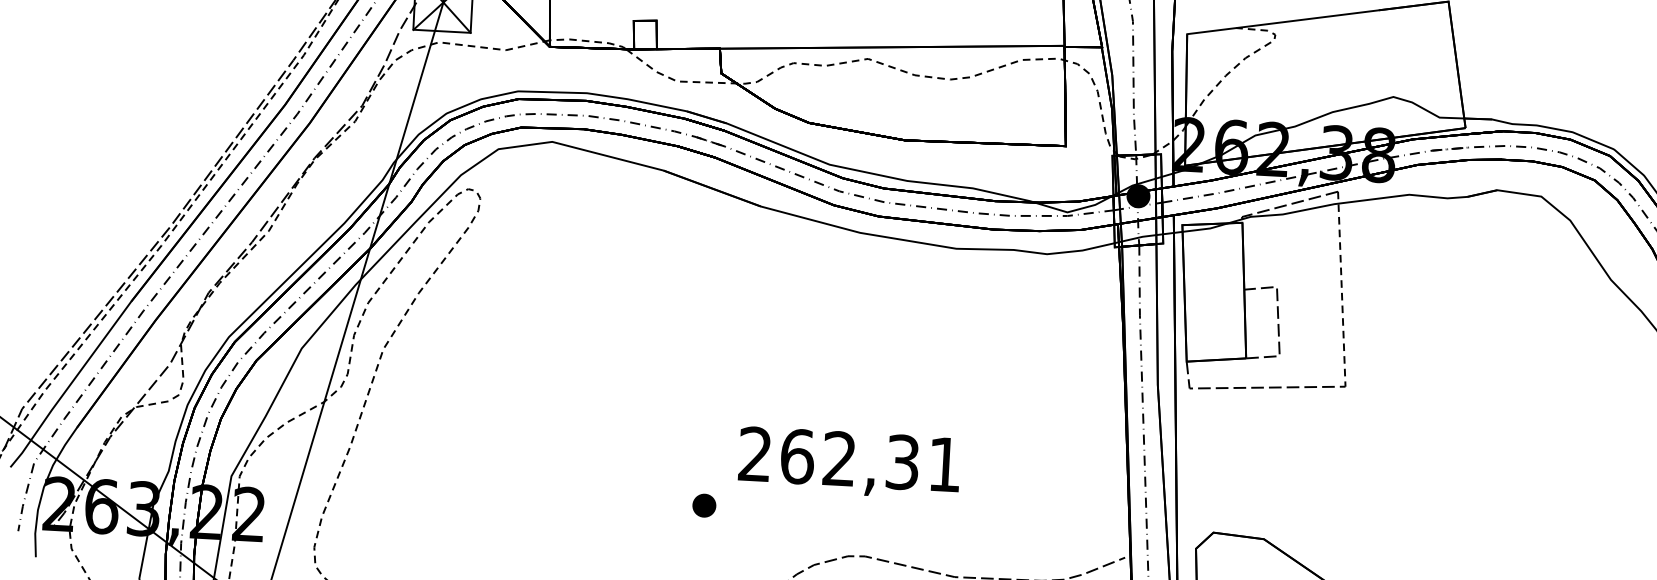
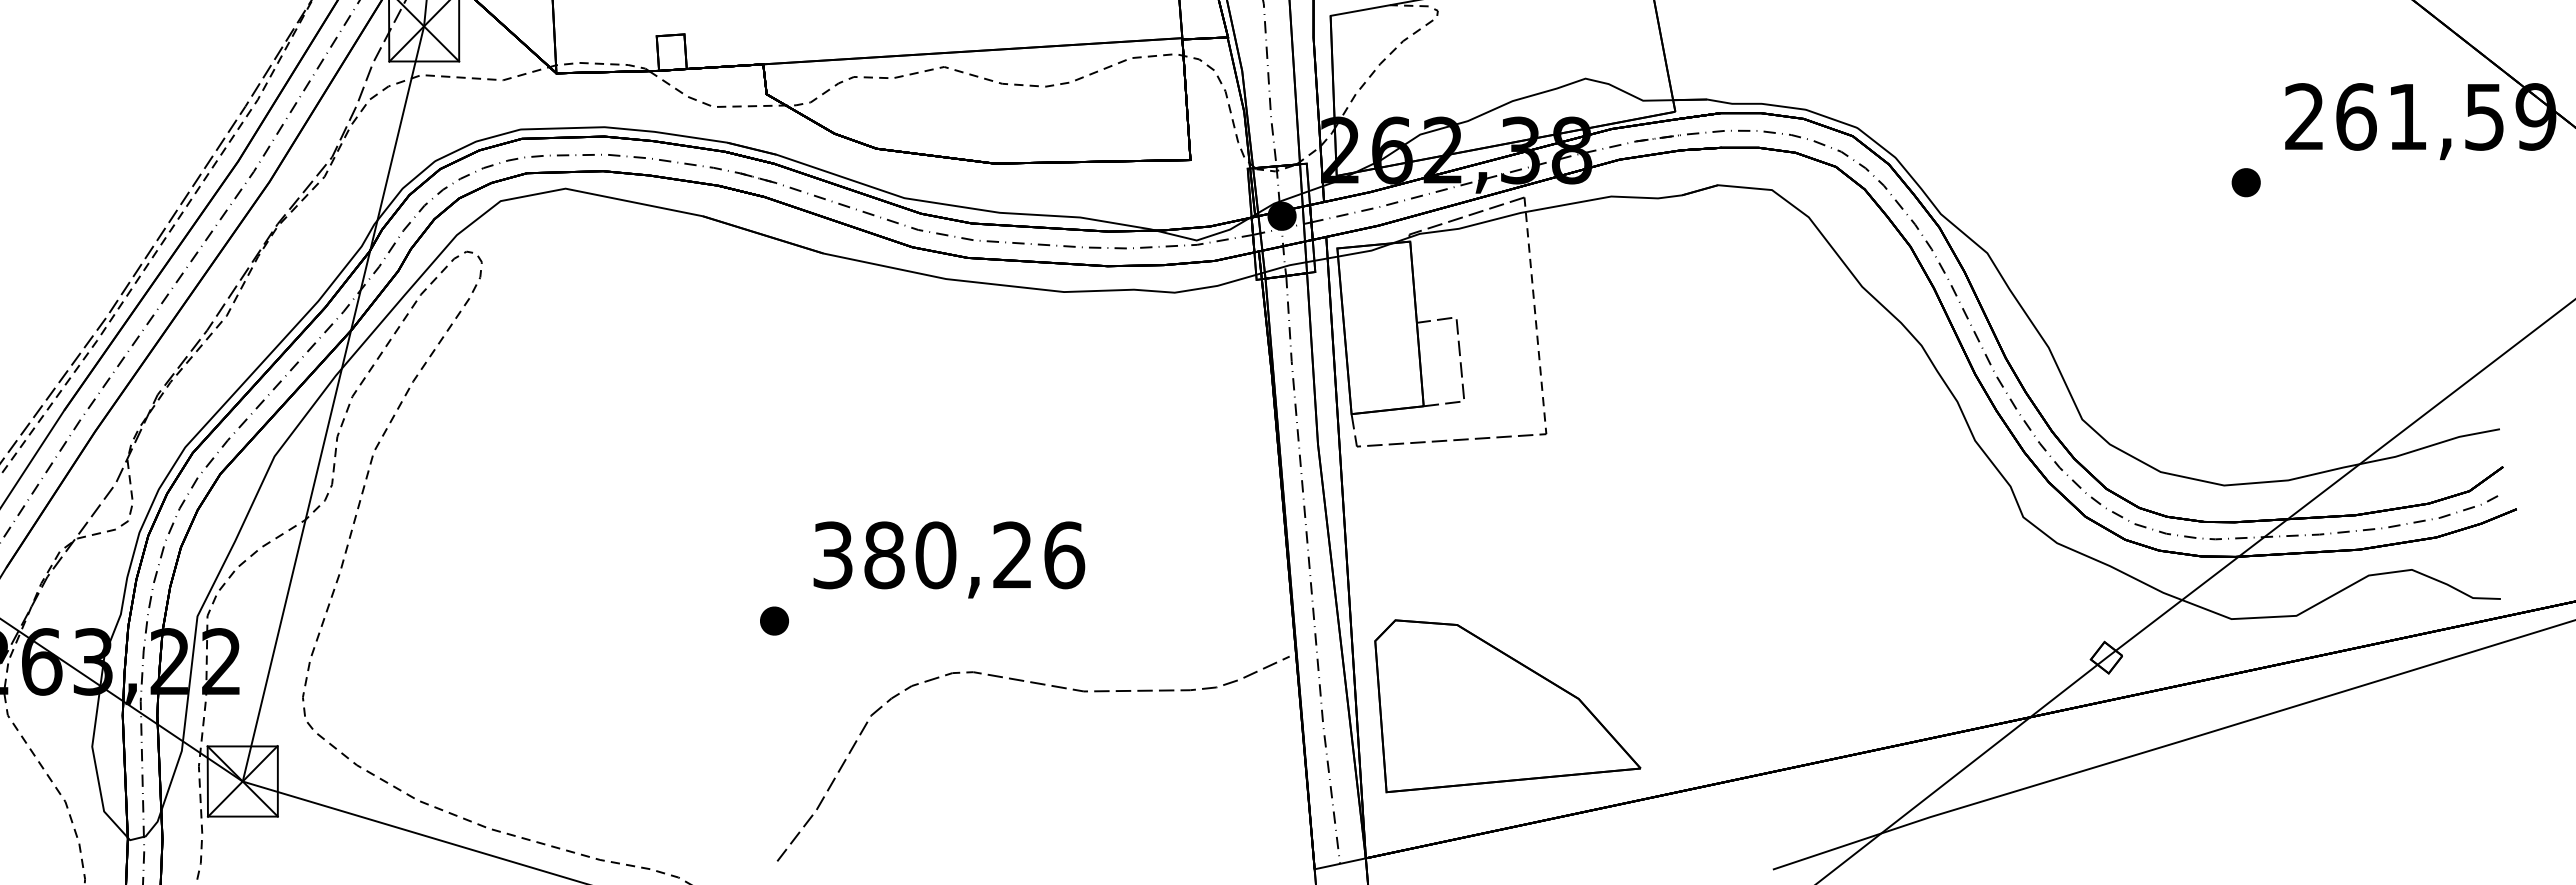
text: (850, 459) -> (949, 555), 262,31 -> 380,26

